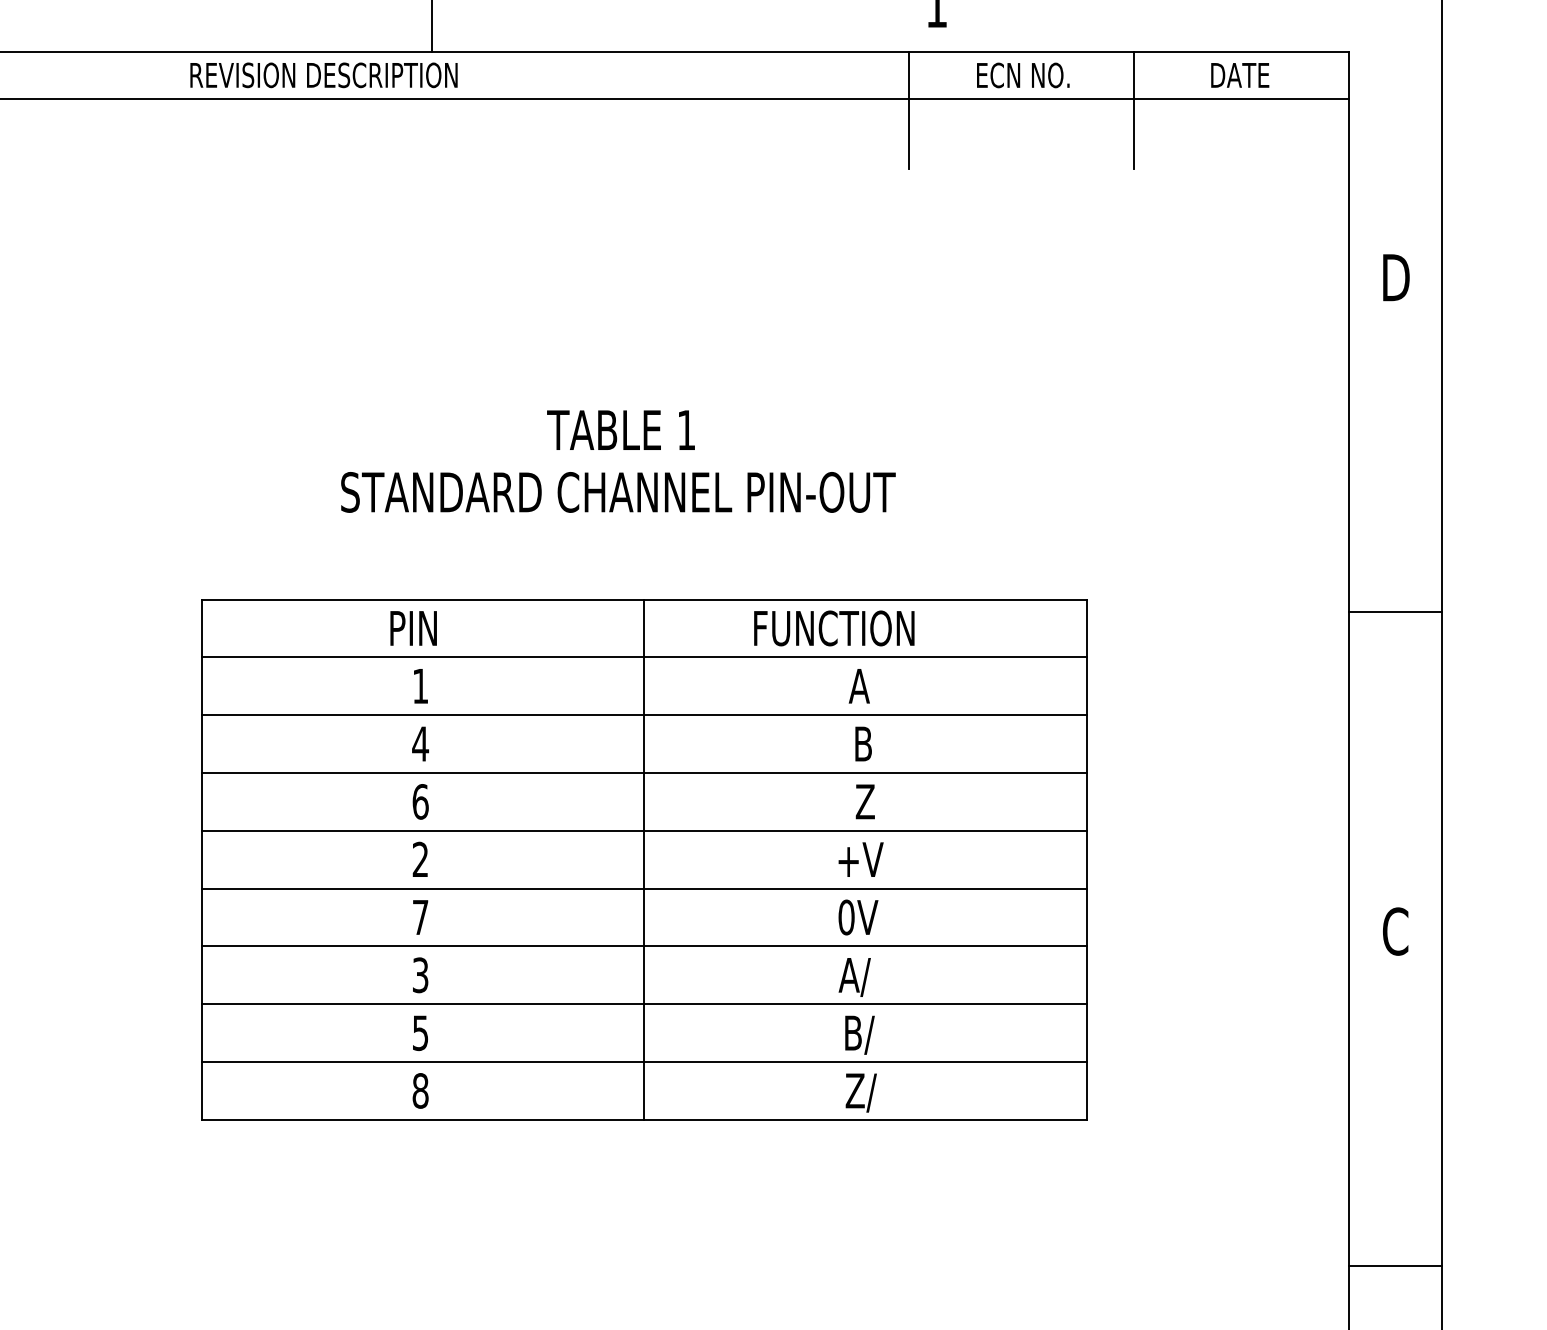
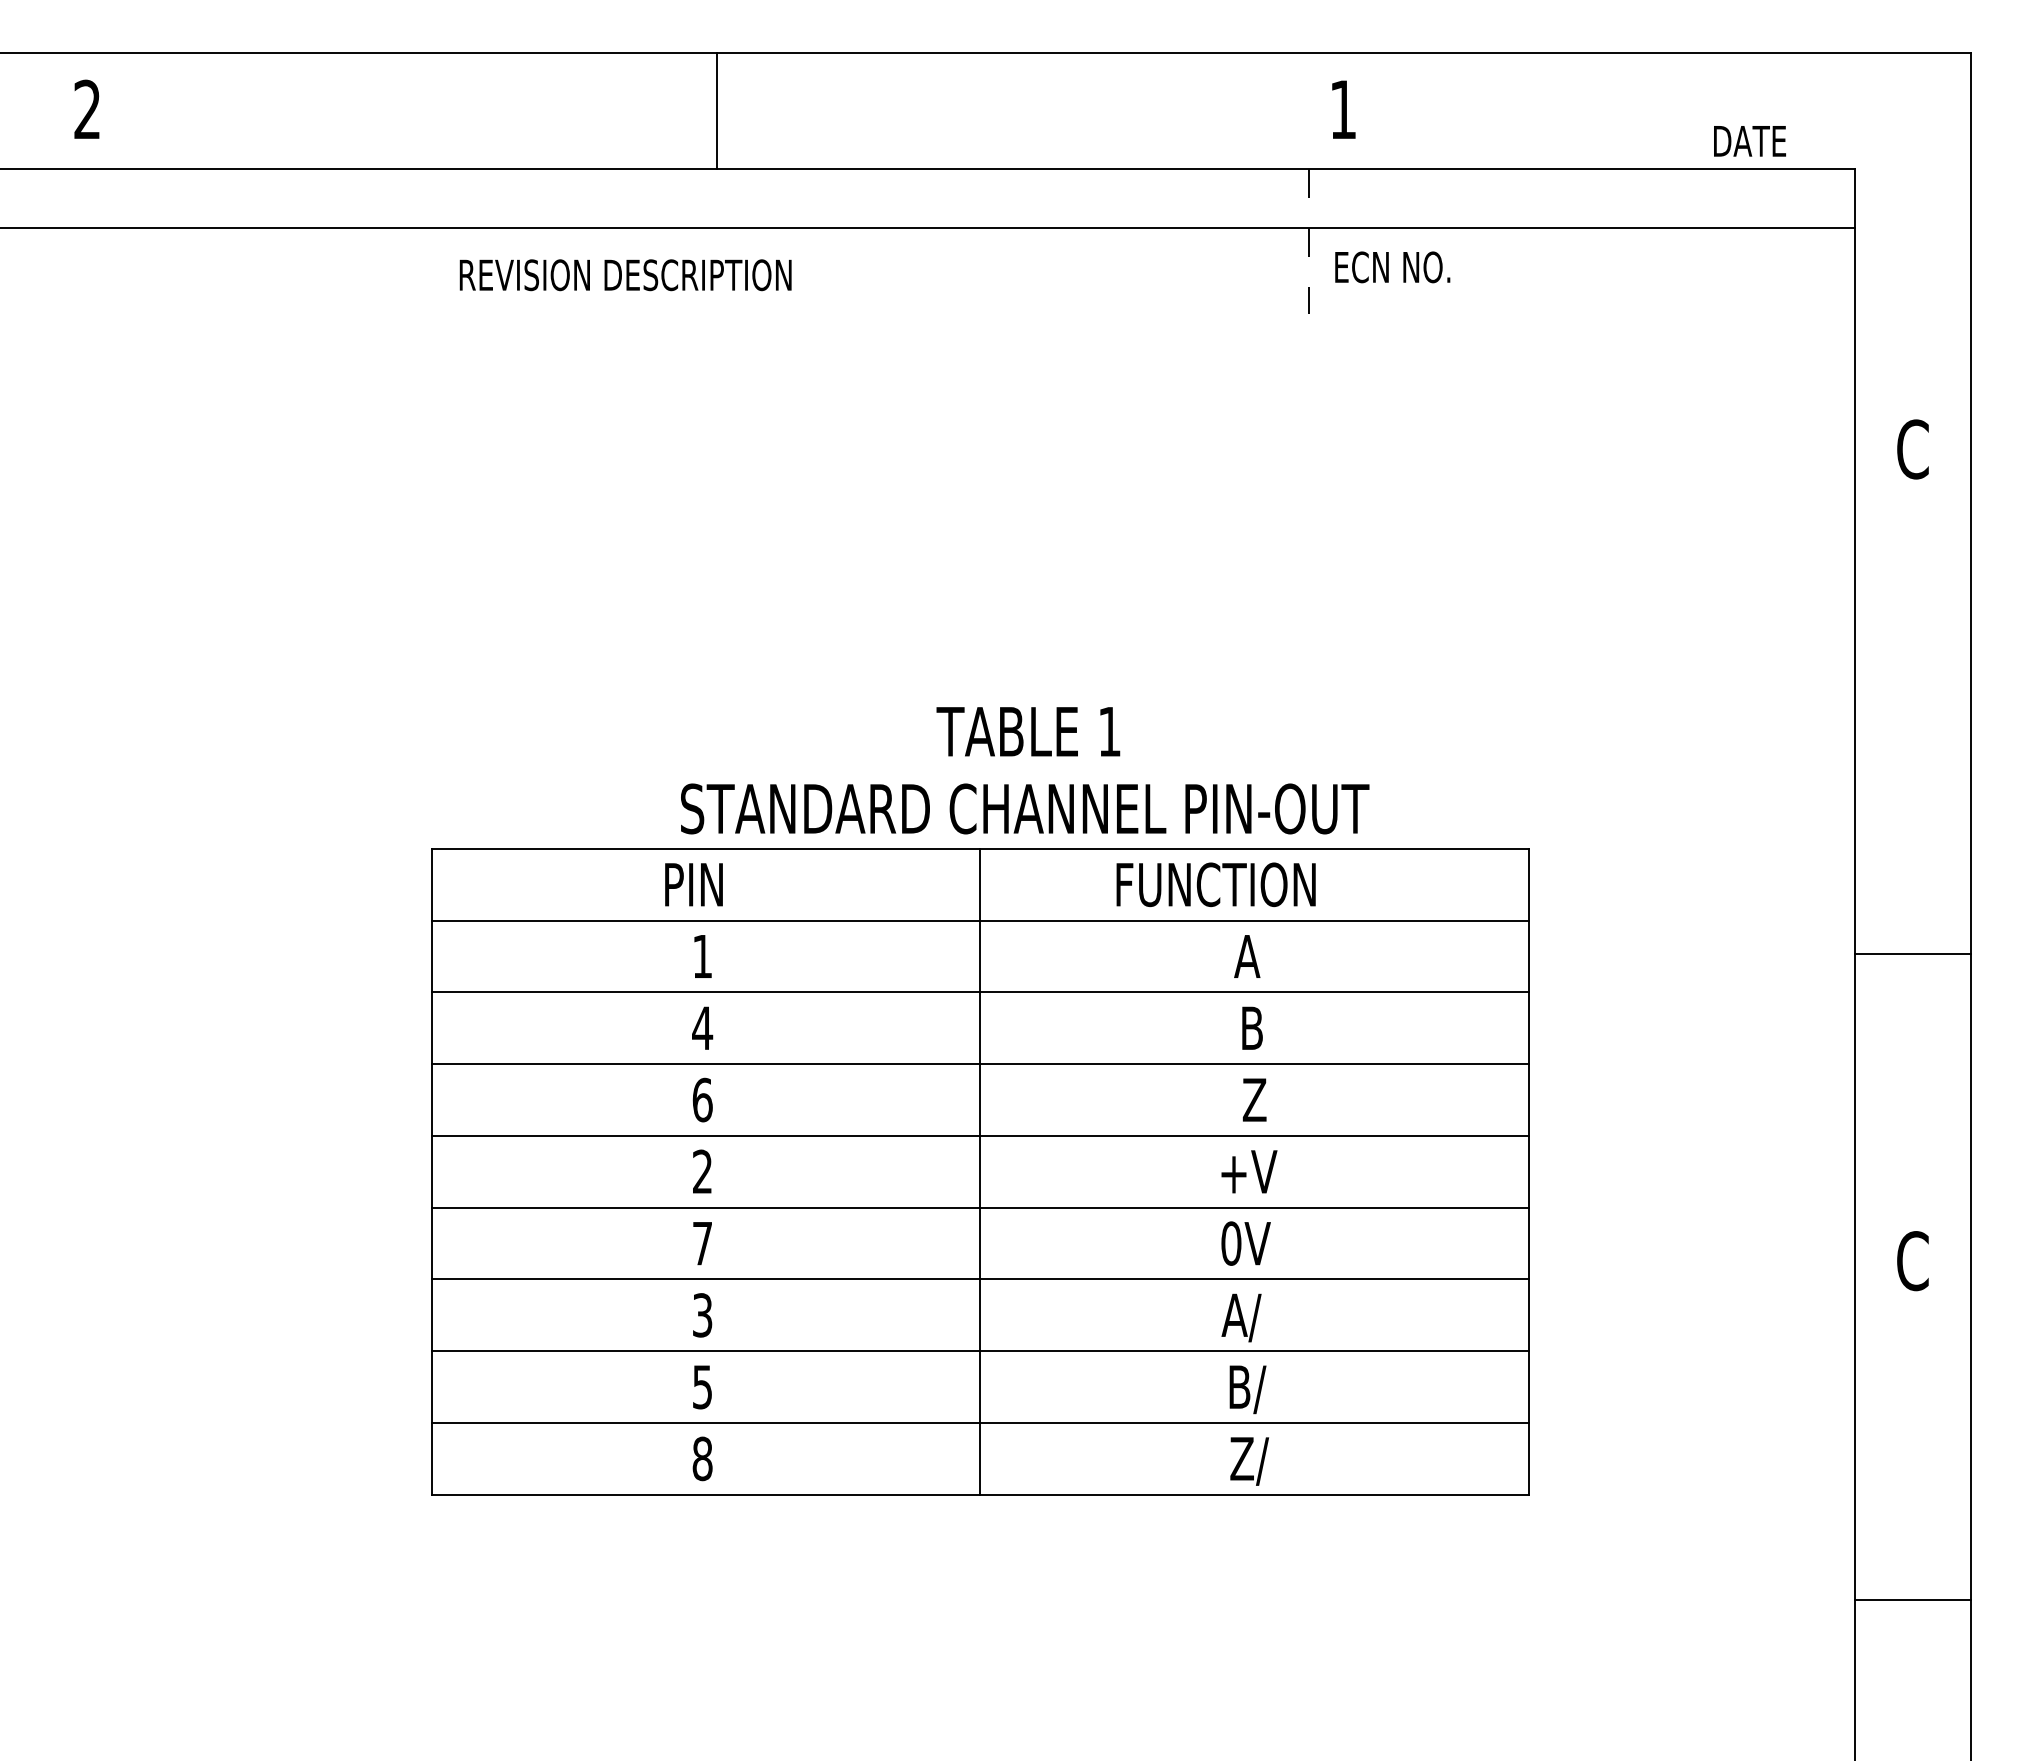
text: (323, 75) -> (625, 275), moved
text: (1023, 75) -> (1392, 267), moved
text: (1239, 75) -> (1749, 141), moved
line: (908, 110) -> (1308, 241), solid -> dashed
line: (1133, 110) -> (1587, 241), removed
text: (1396, 277) -> (1913, 449), D -> C
text: (618, 461) -> (1025, 770), moved
line: (1395, 612) -> (1912, 954), moved
line: (1395, 1265) -> (1912, 1599), moved

